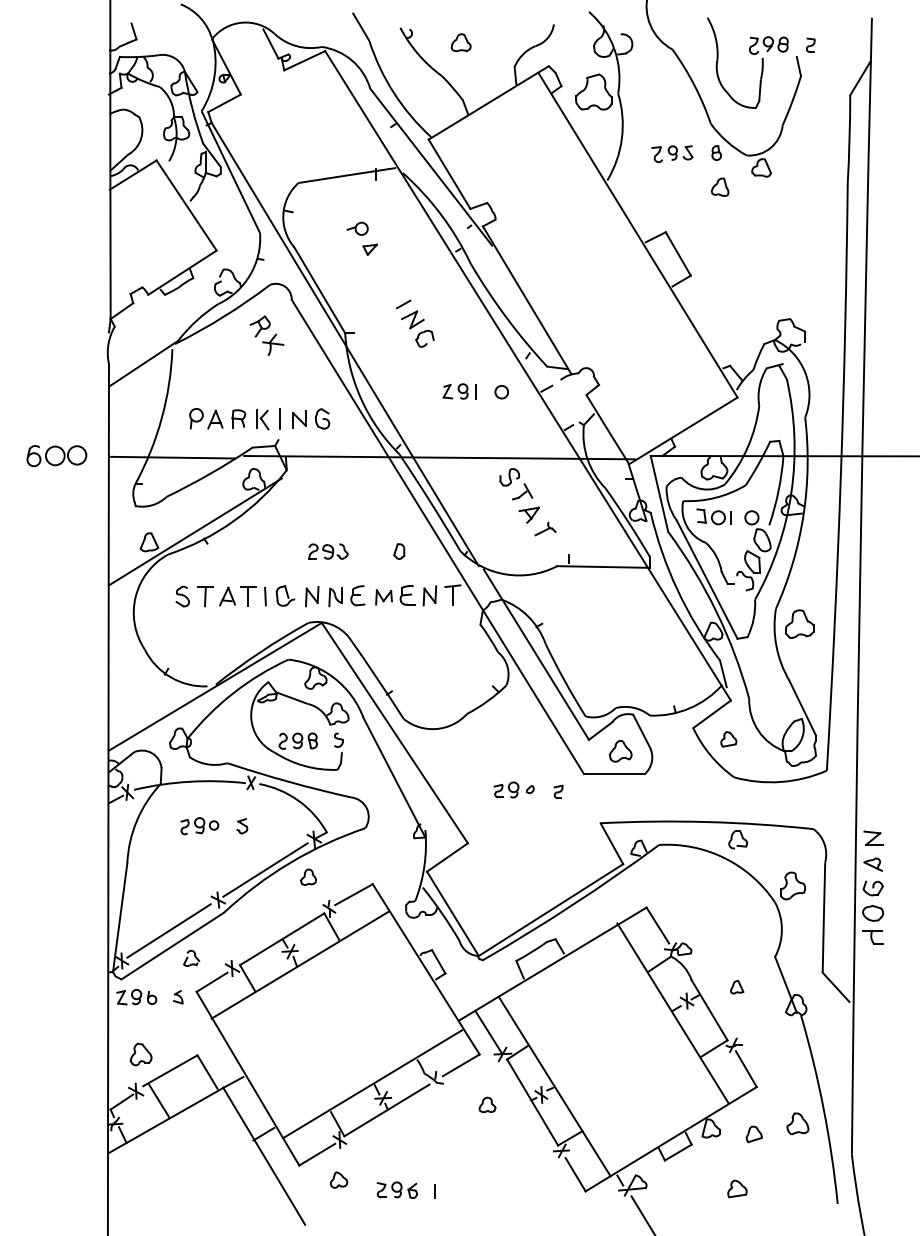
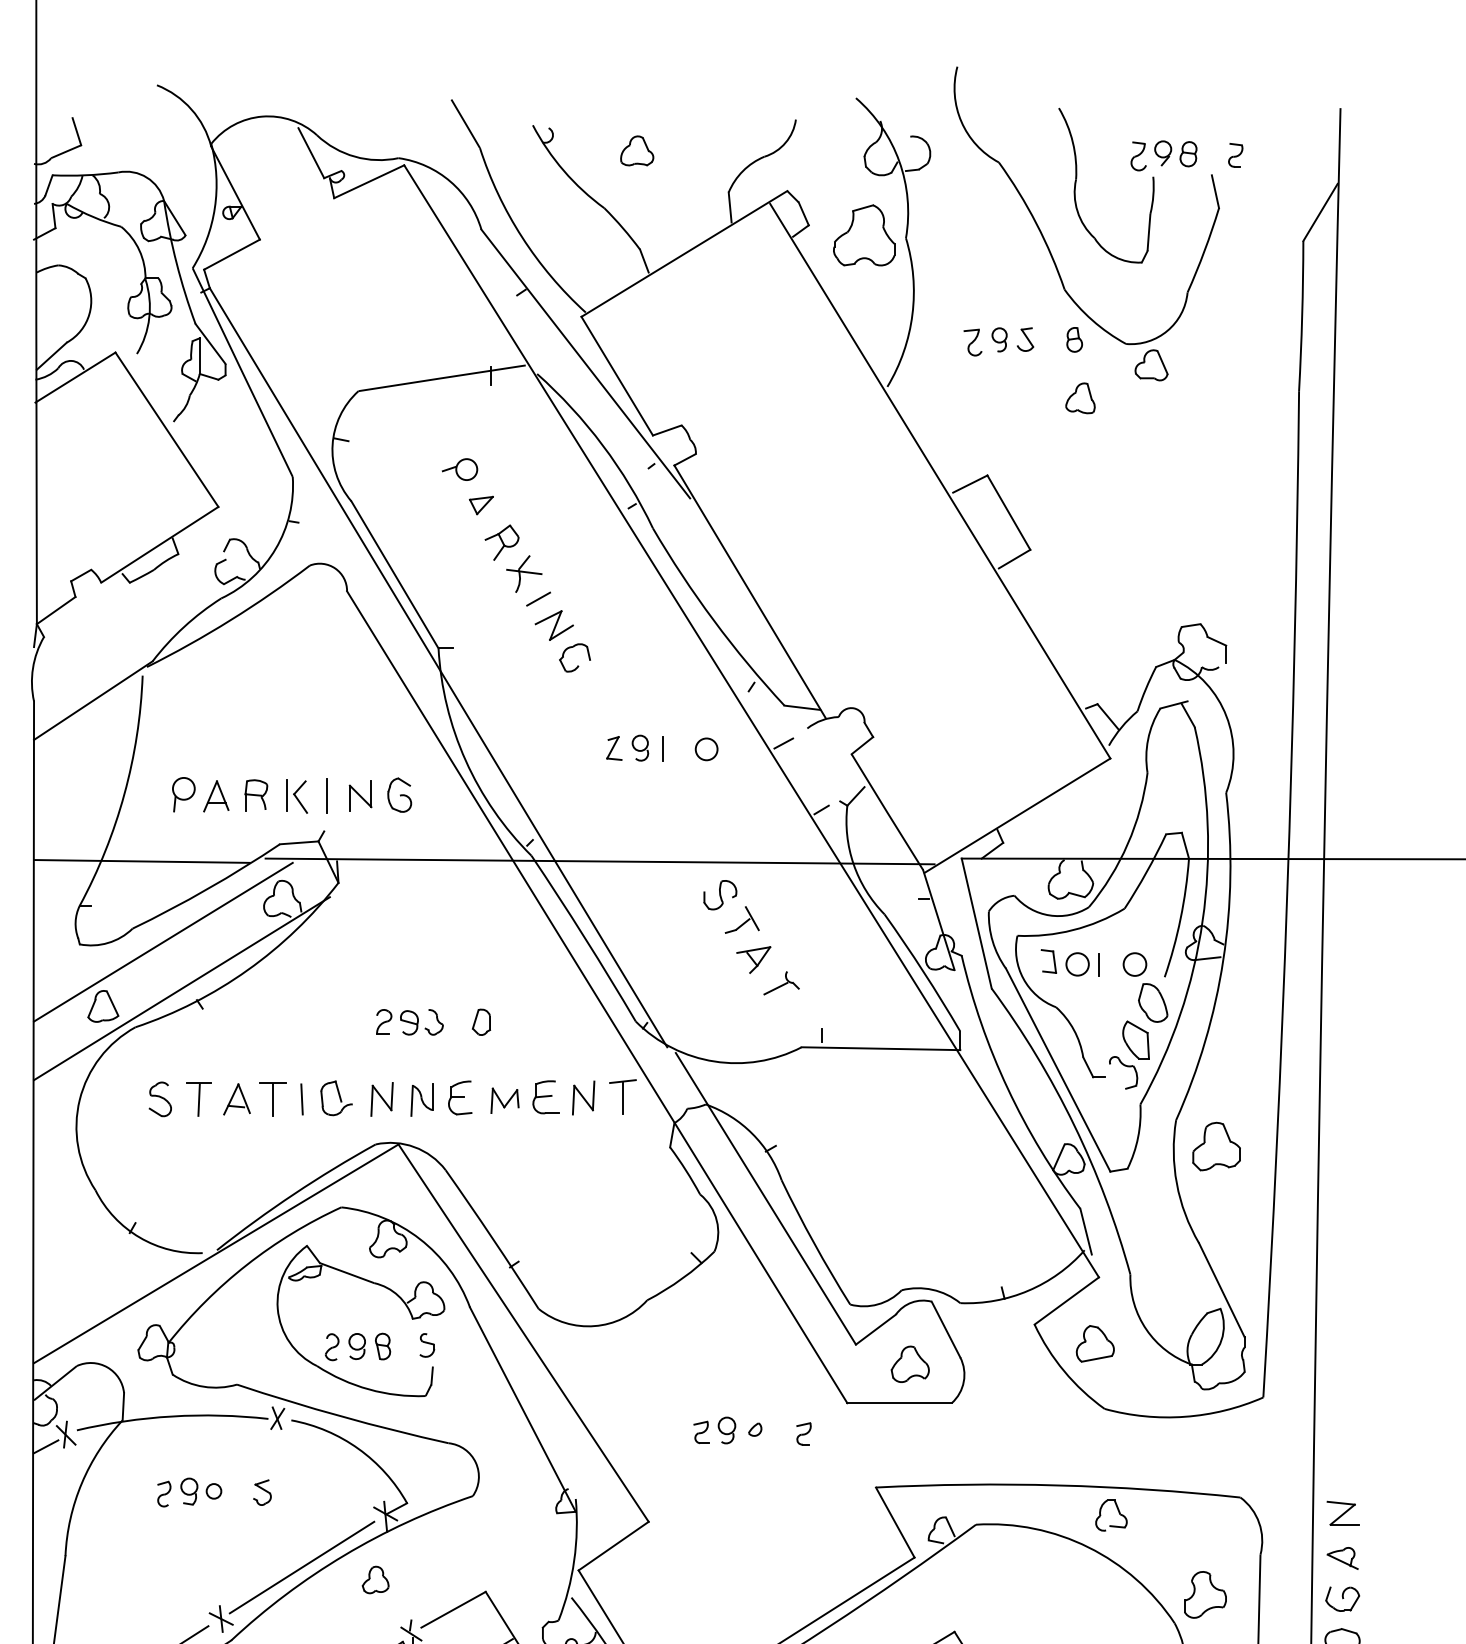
part: (266, 335) -> (512, 558), moved
line: (184, 504) -> (163, 941), added
part: (399, 551) -> (481, 1022), moved
part: (728, 739) -> (1094, 1344), size x1.43

